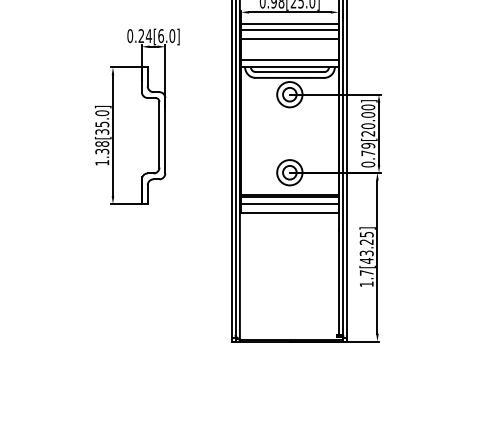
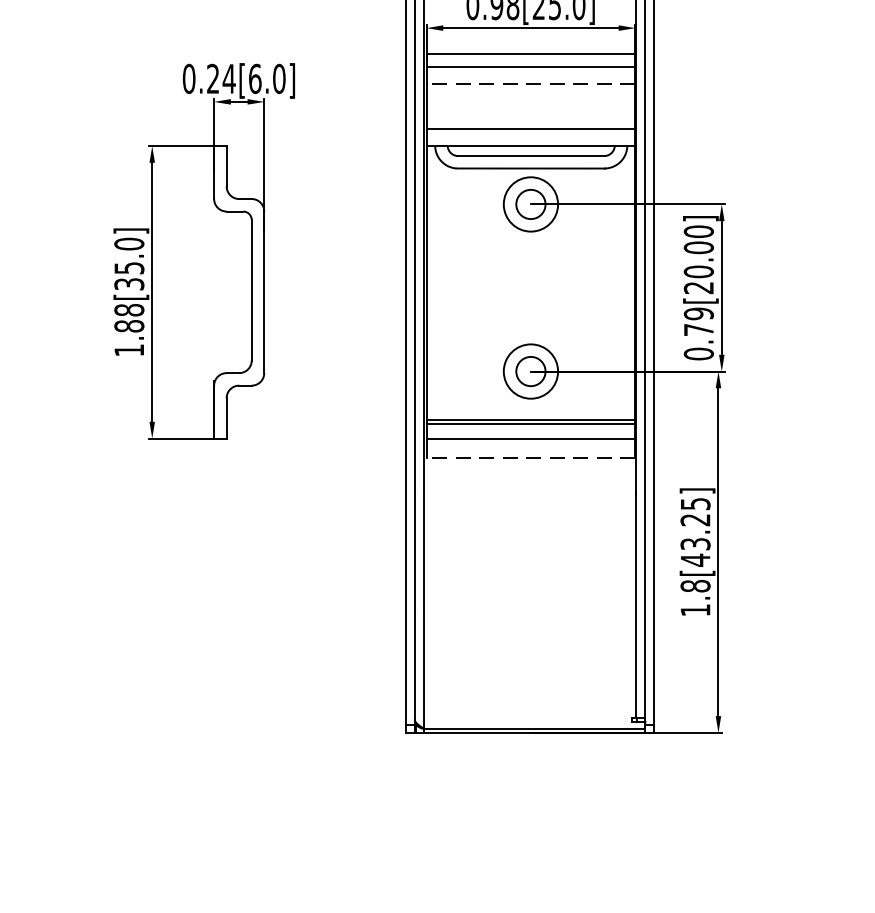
line: (289, 38) -> (530, 84), solid -> dashed
text: (102, 151) -> (129, 326), 1.38[35.0] -> 1.88[35.0]
line: (289, 212) -> (530, 456), solid -> dashed
text: (366, 272) -> (695, 585), 1.7[43.25] -> 1.8[43.25]

